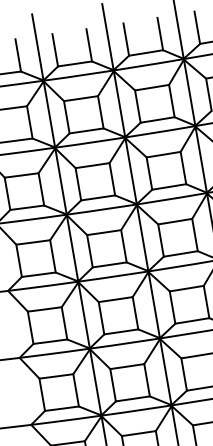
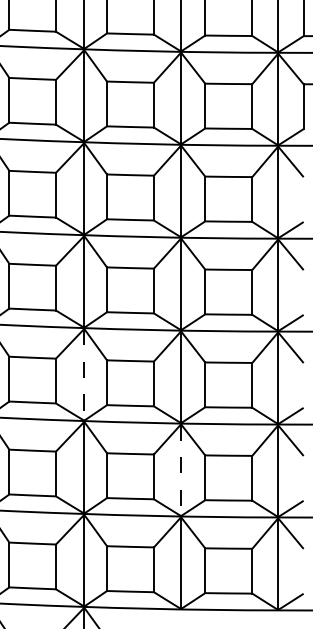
line: (84, 315) -> (84, 374), solid -> dashed
line: (166, 372) -> (181, 470), solid -> dashed

